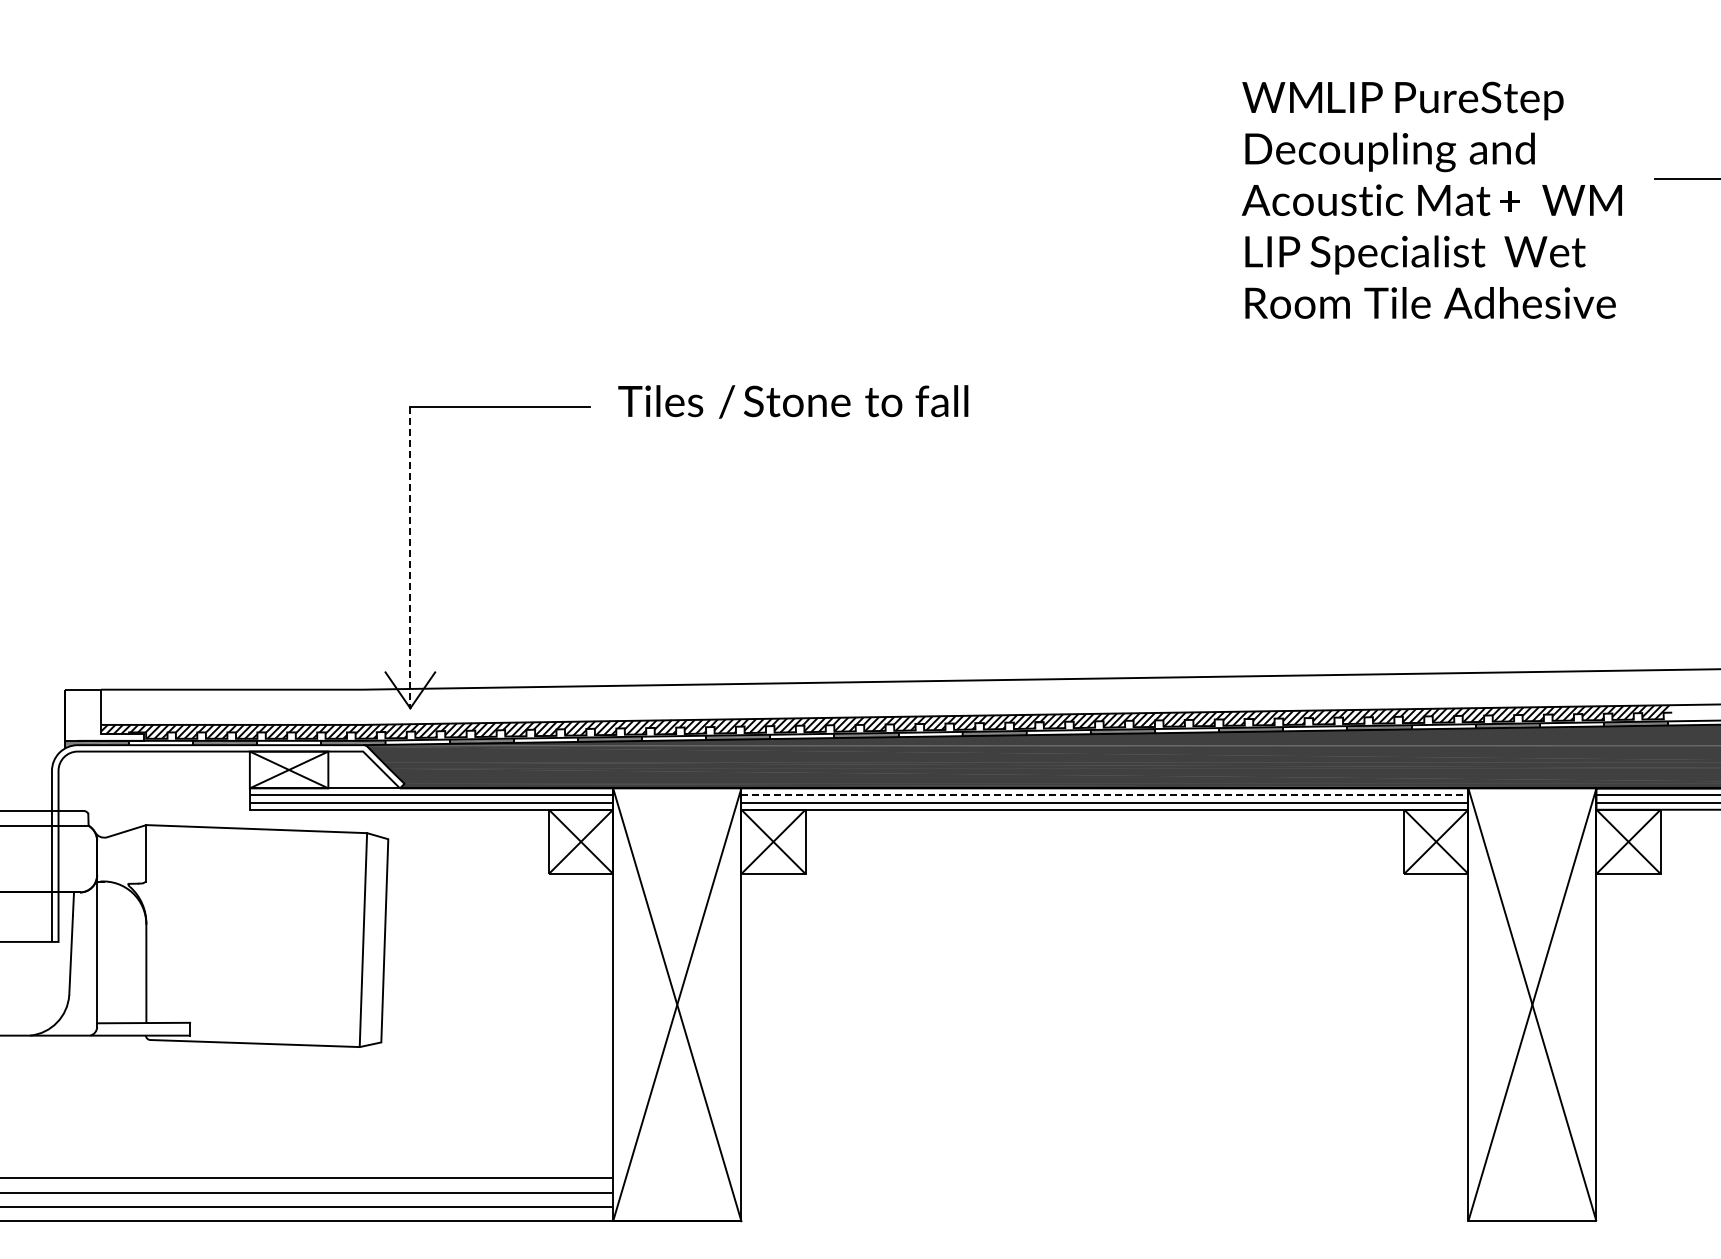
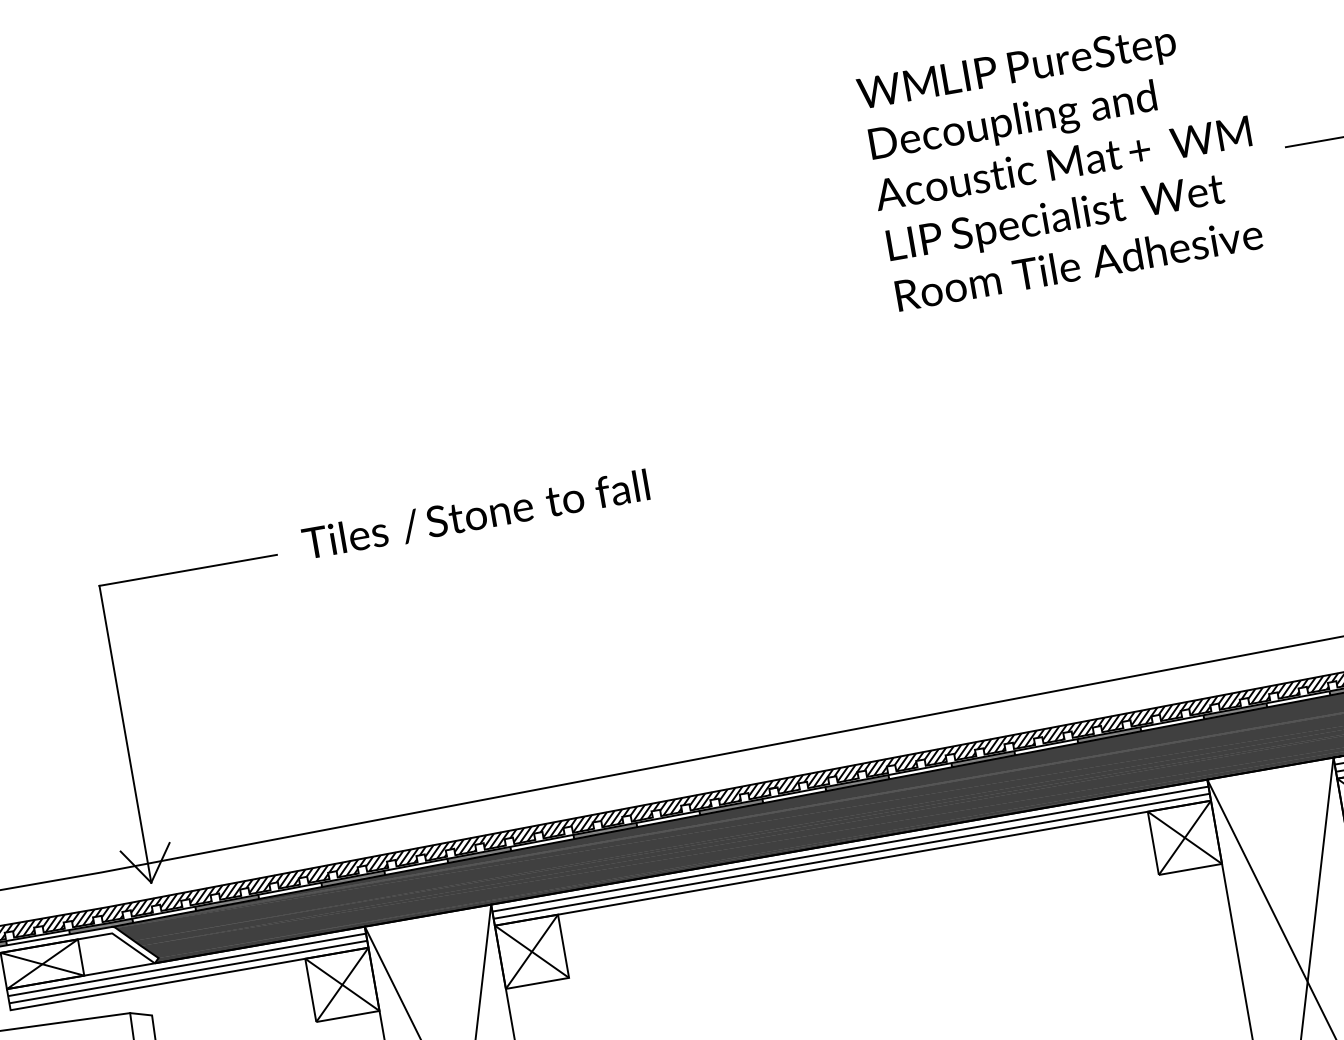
text: (1431, 199) -> (1062, 162), moved
line: (410, 557) -> (125, 734), dashed -> solid
line: (1105, 795) -> (851, 849), dashed -> solid

